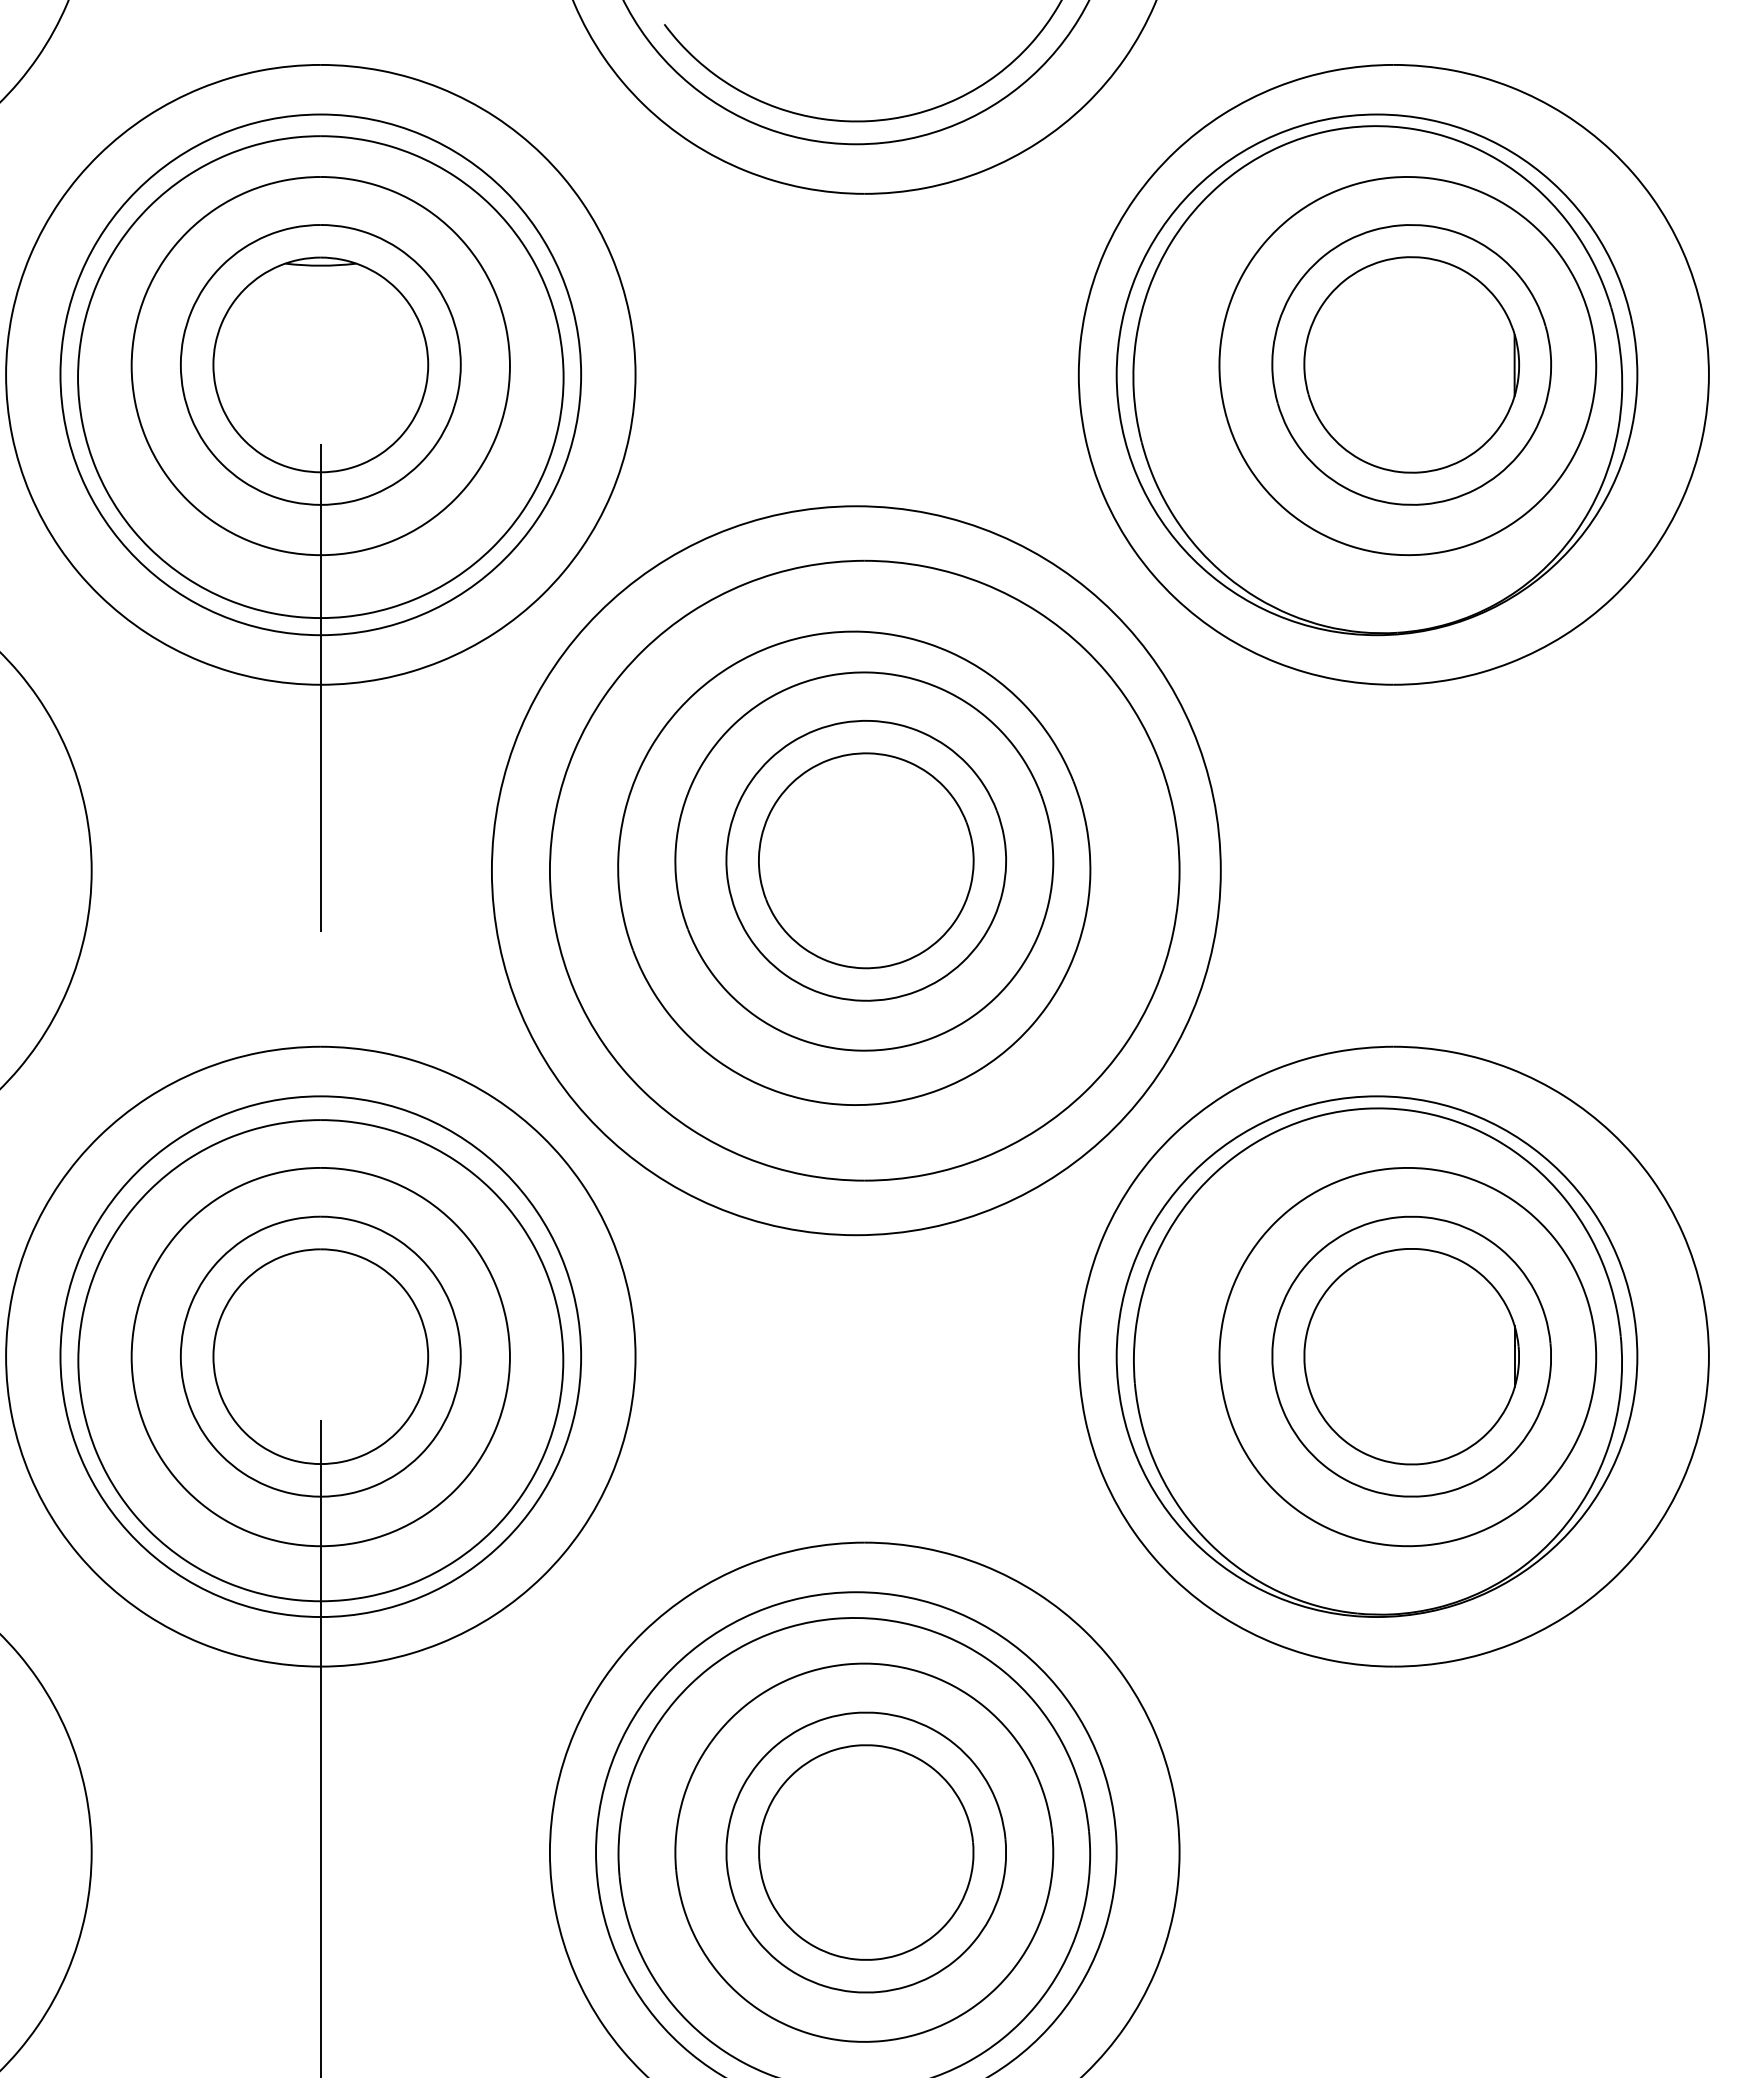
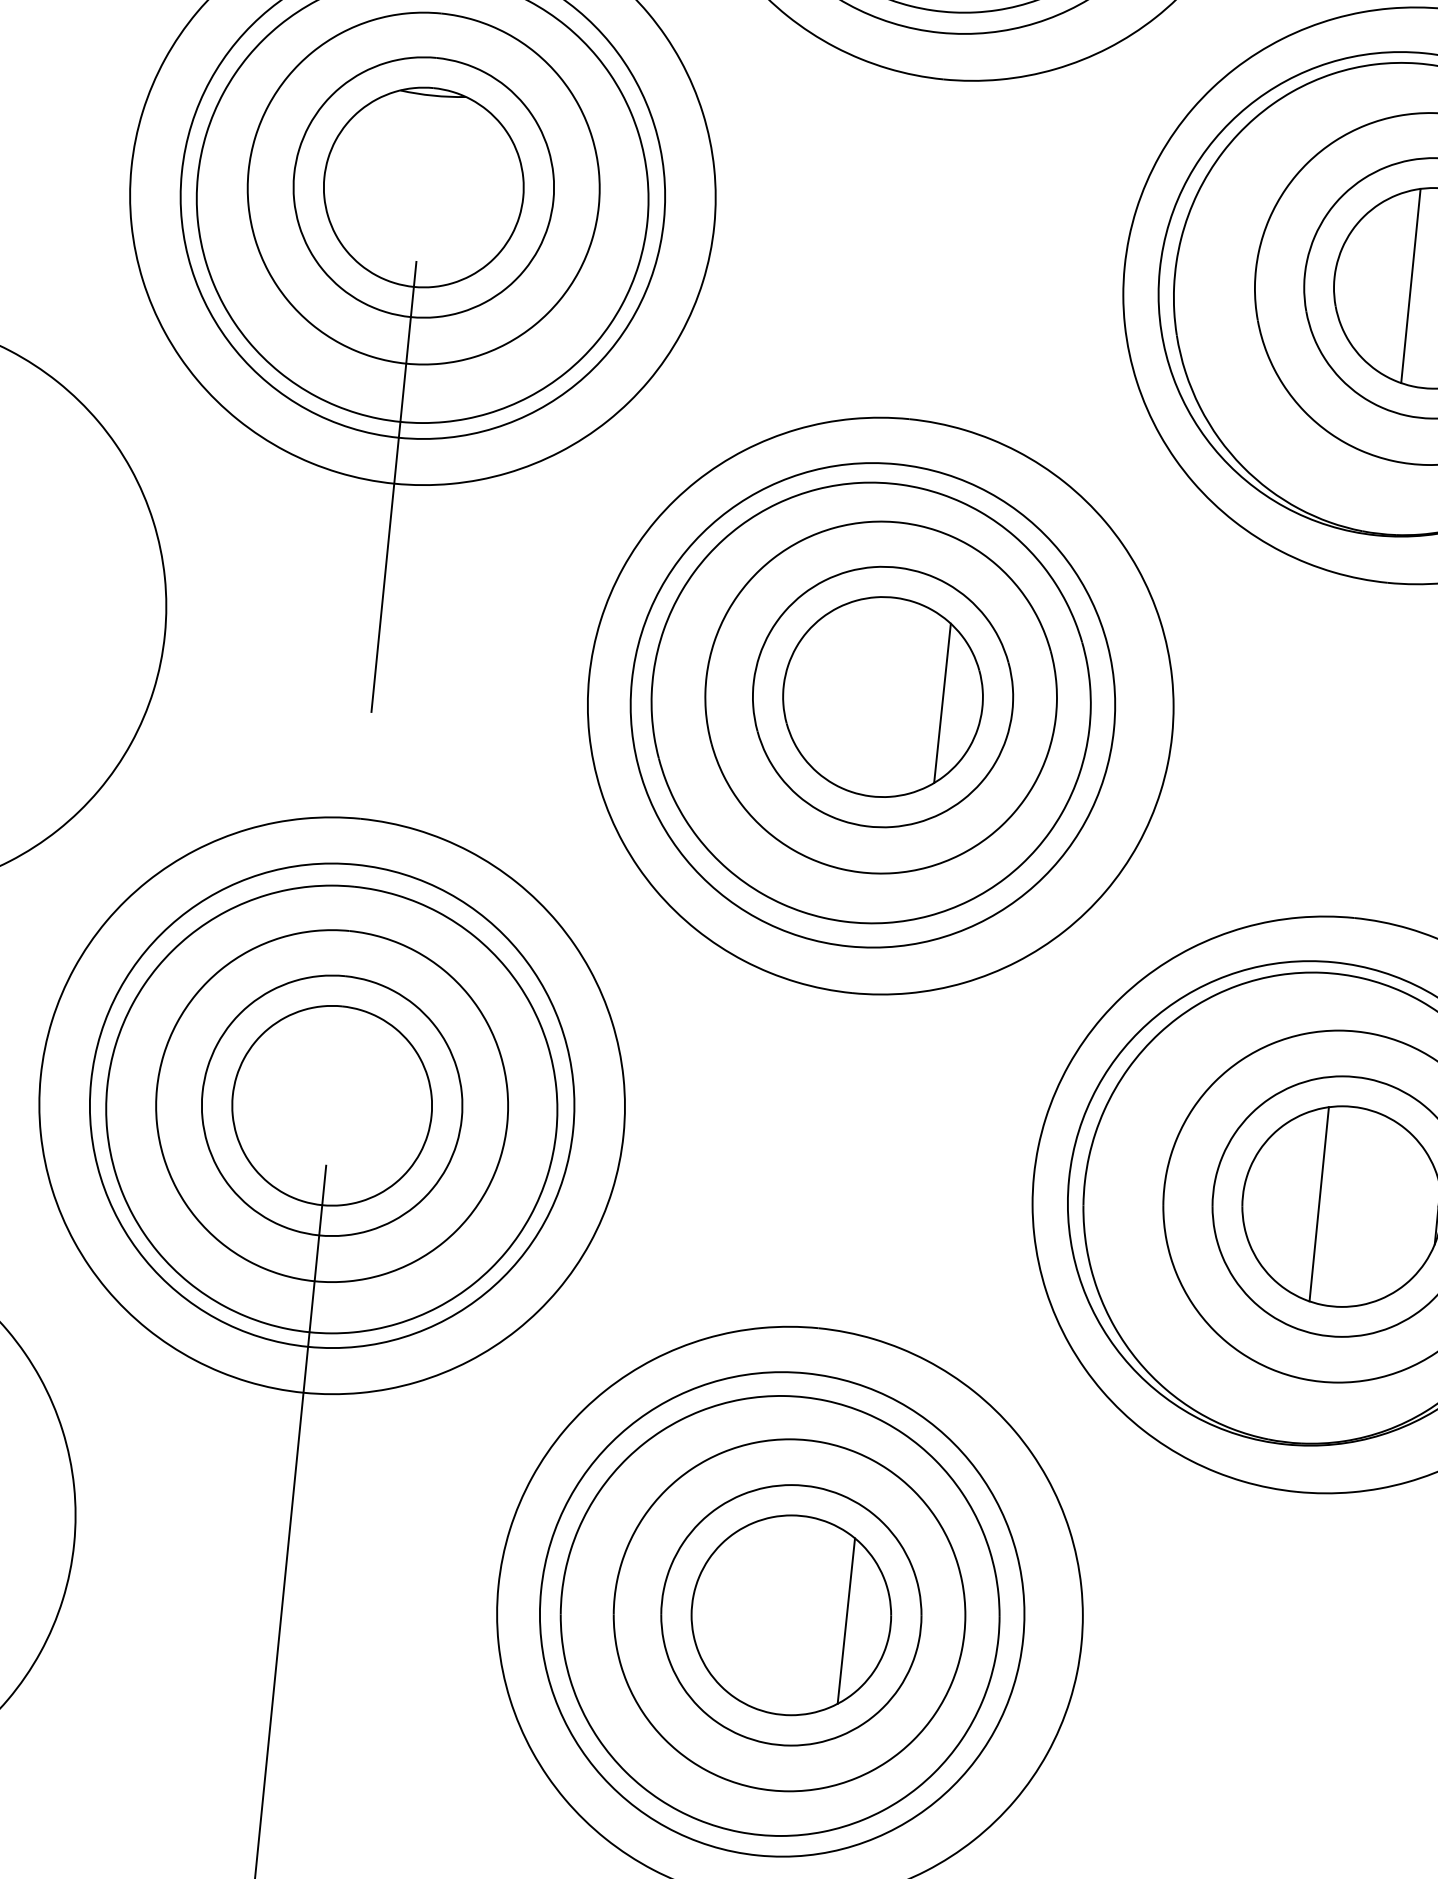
line: (1386, 364) -> (1410, 285), added
line: (930, 861) -> (942, 703), added
circle: (856, 870) -> (873, 705), size x0.71
line: (1386, 1356) -> (1318, 1204), added
line: (925, 1852) -> (846, 1620), added

